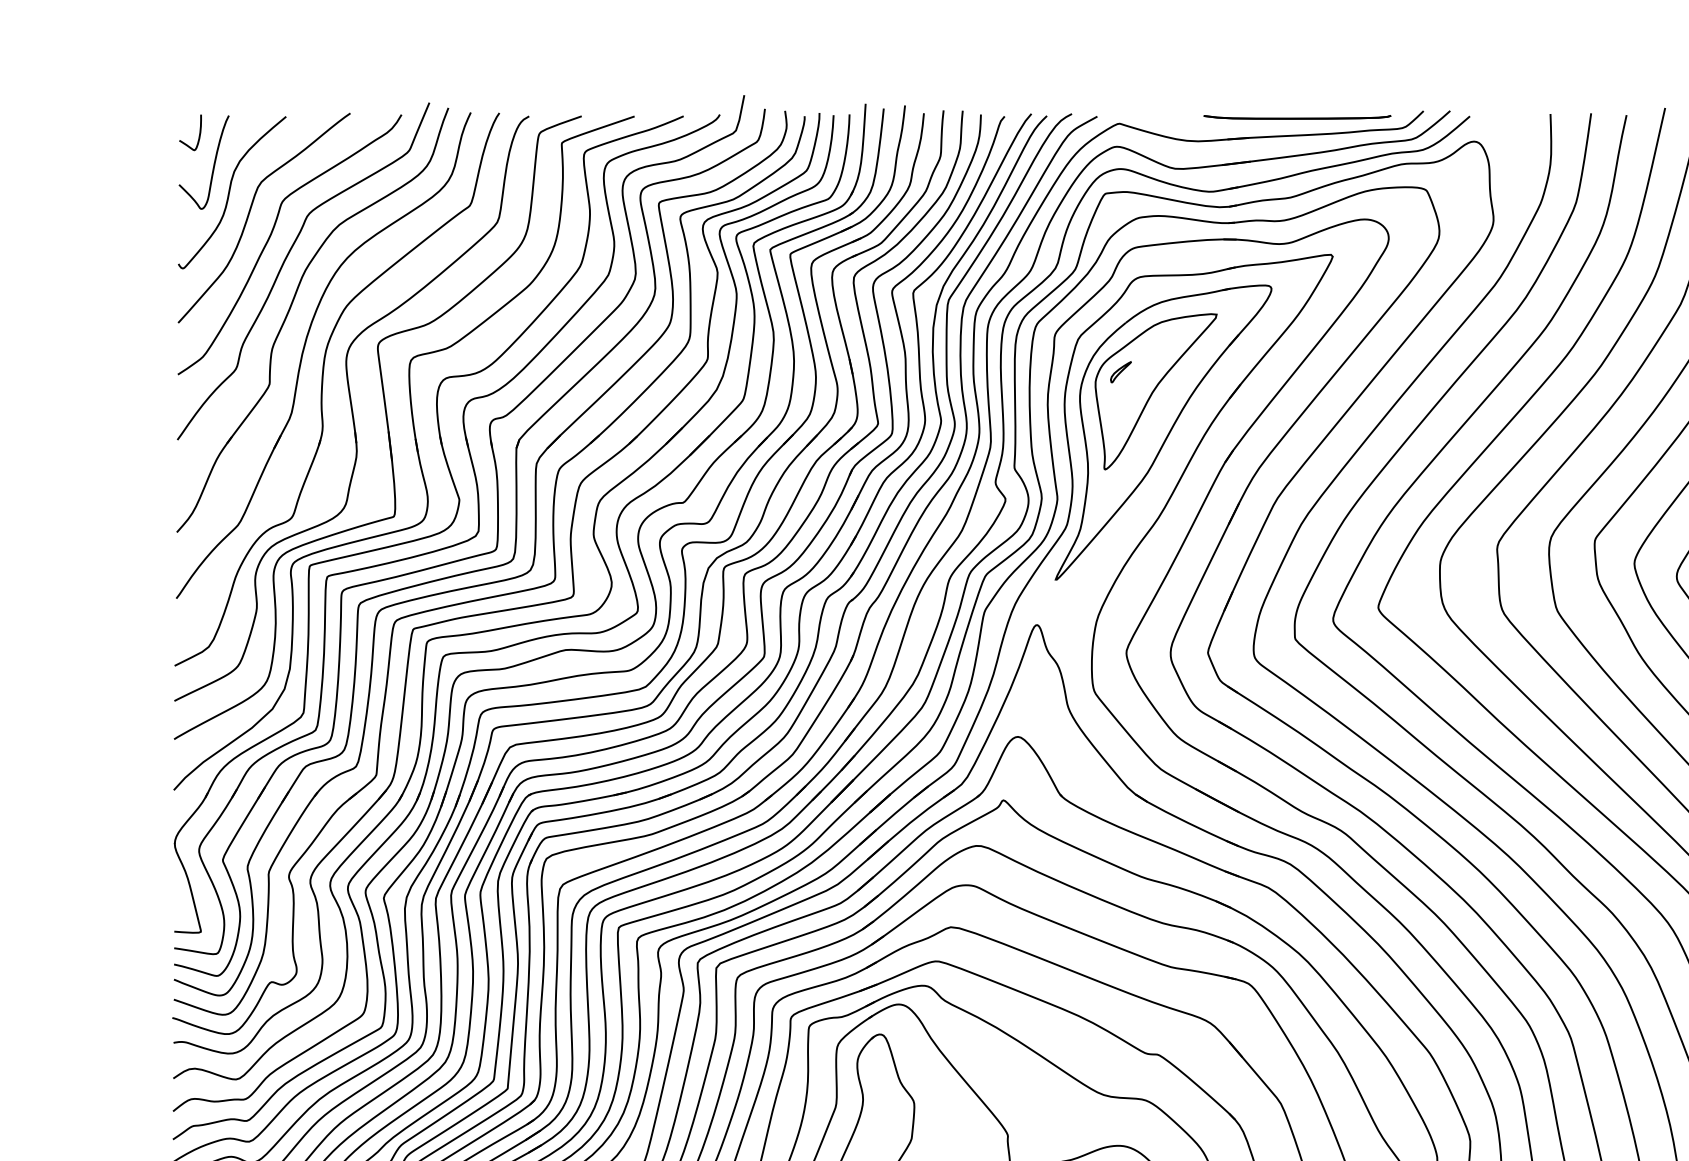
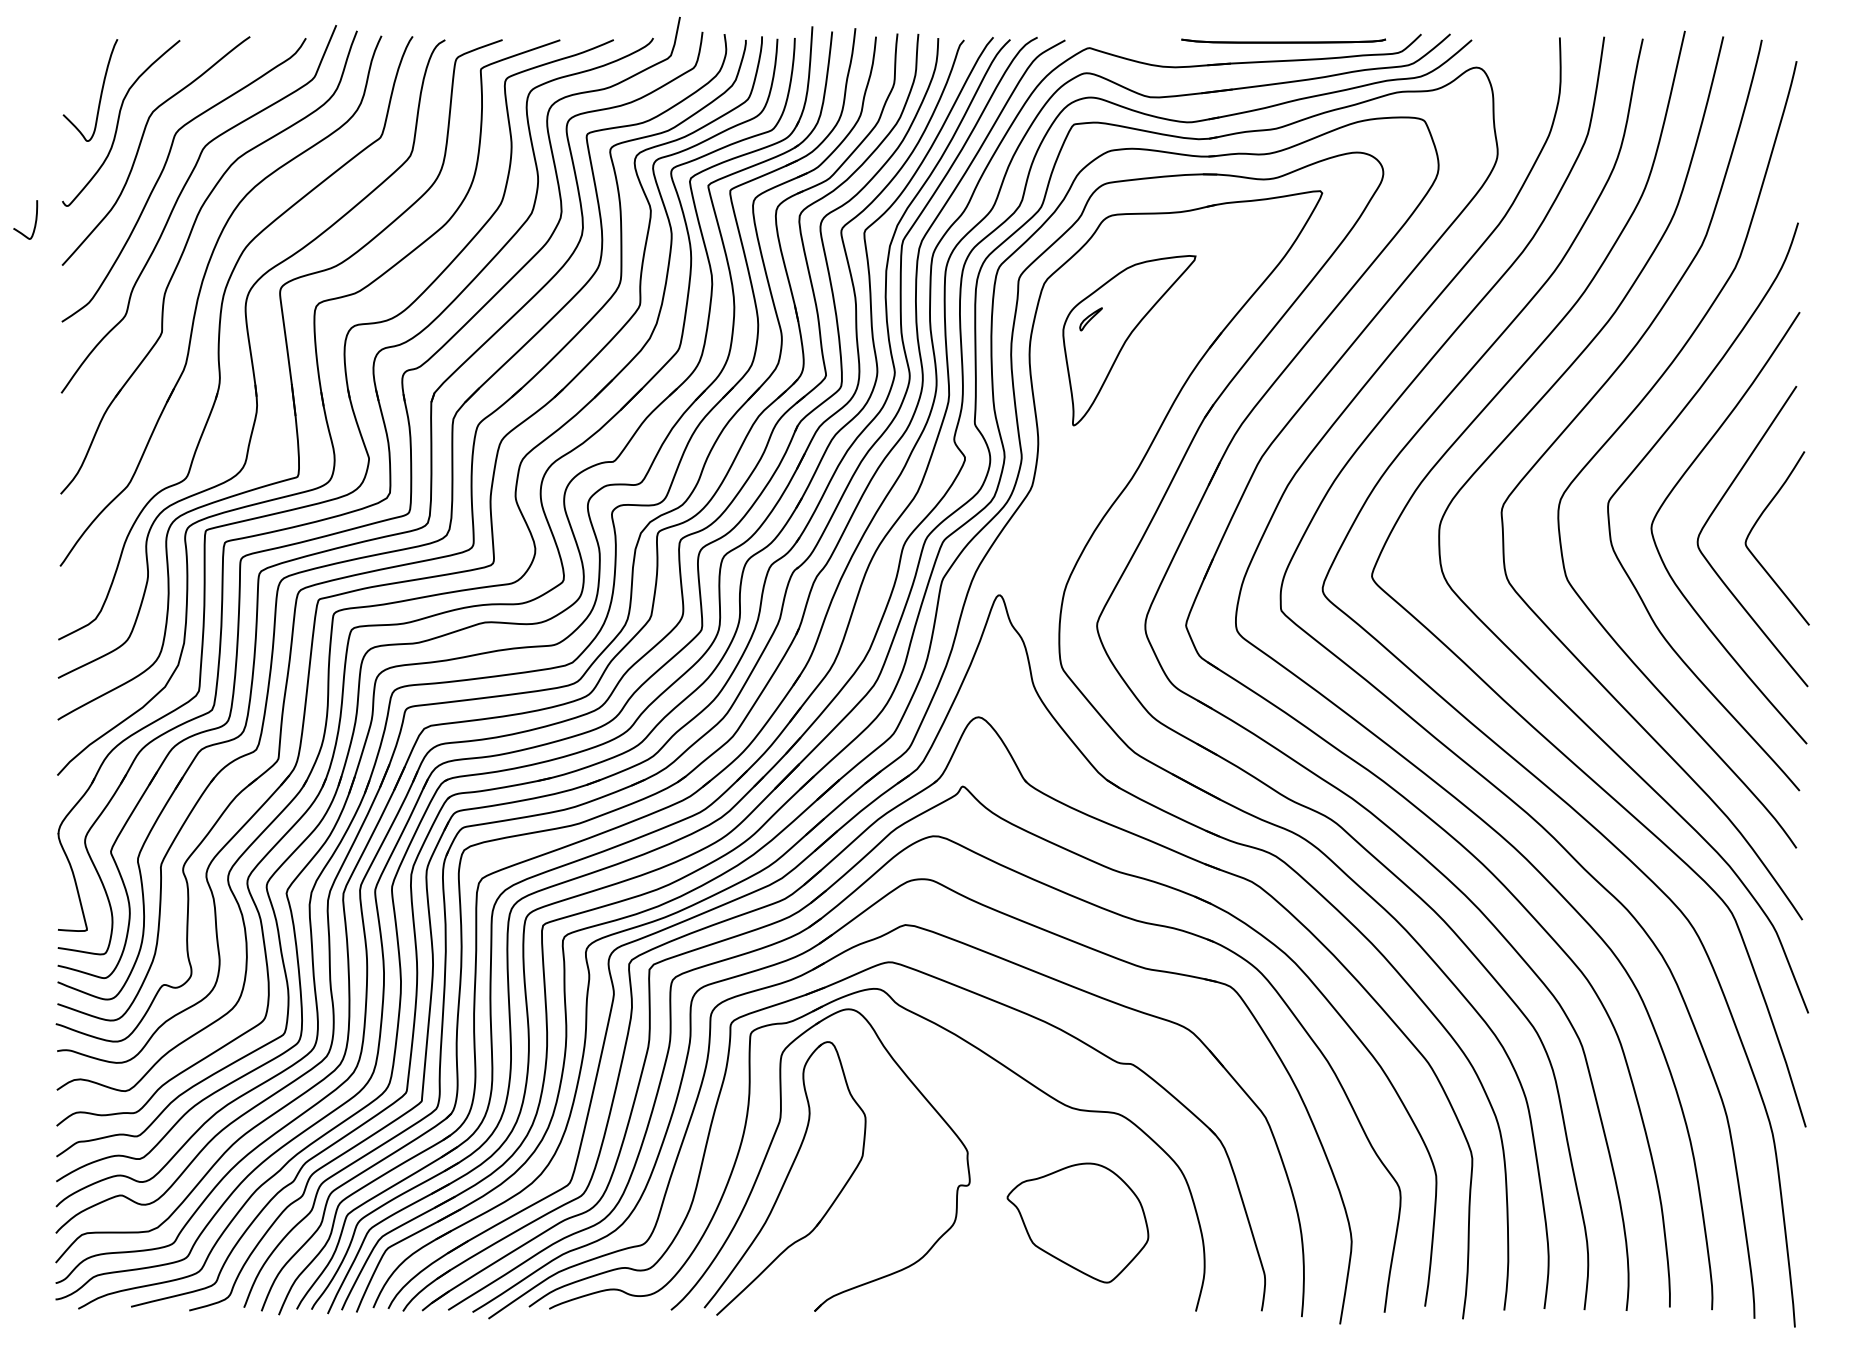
curve: (198, 136) -> (34, 223), moved
part: (1163, 431) -> (1137, 384), removed

